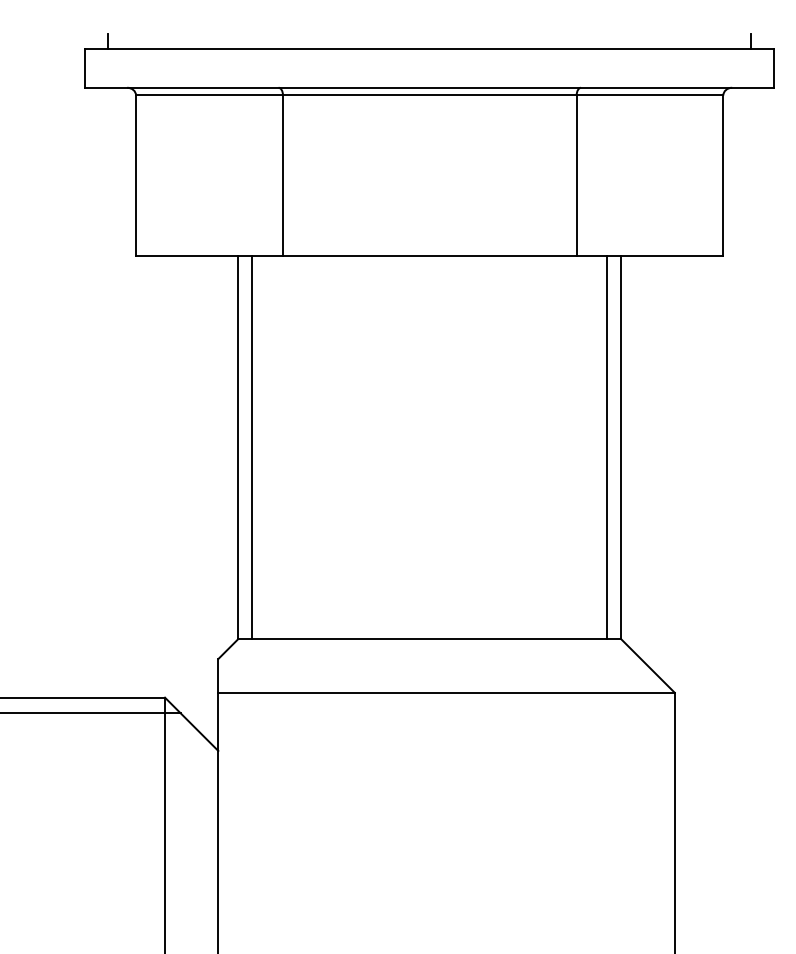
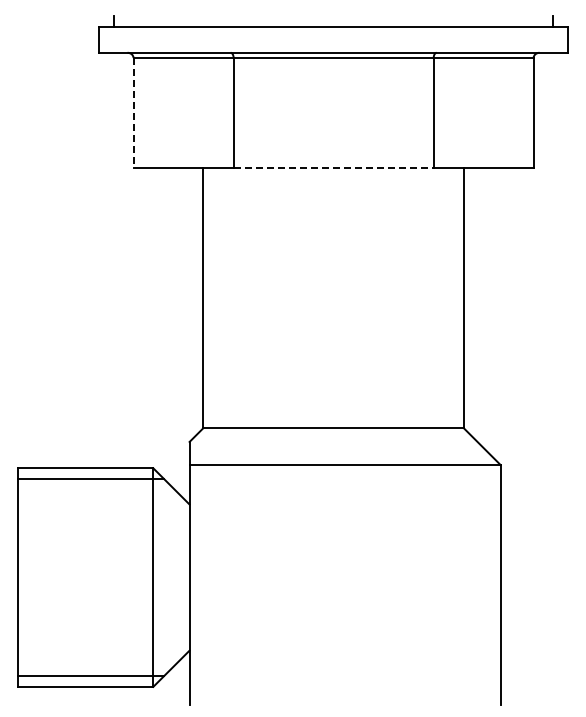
line: (135, 175) -> (133, 112), solid -> dashed
line: (431, 256) -> (334, 167), solid -> dashed
line: (251, 446) -> (212, 297), removed
line: (607, 446) -> (454, 297), removed

